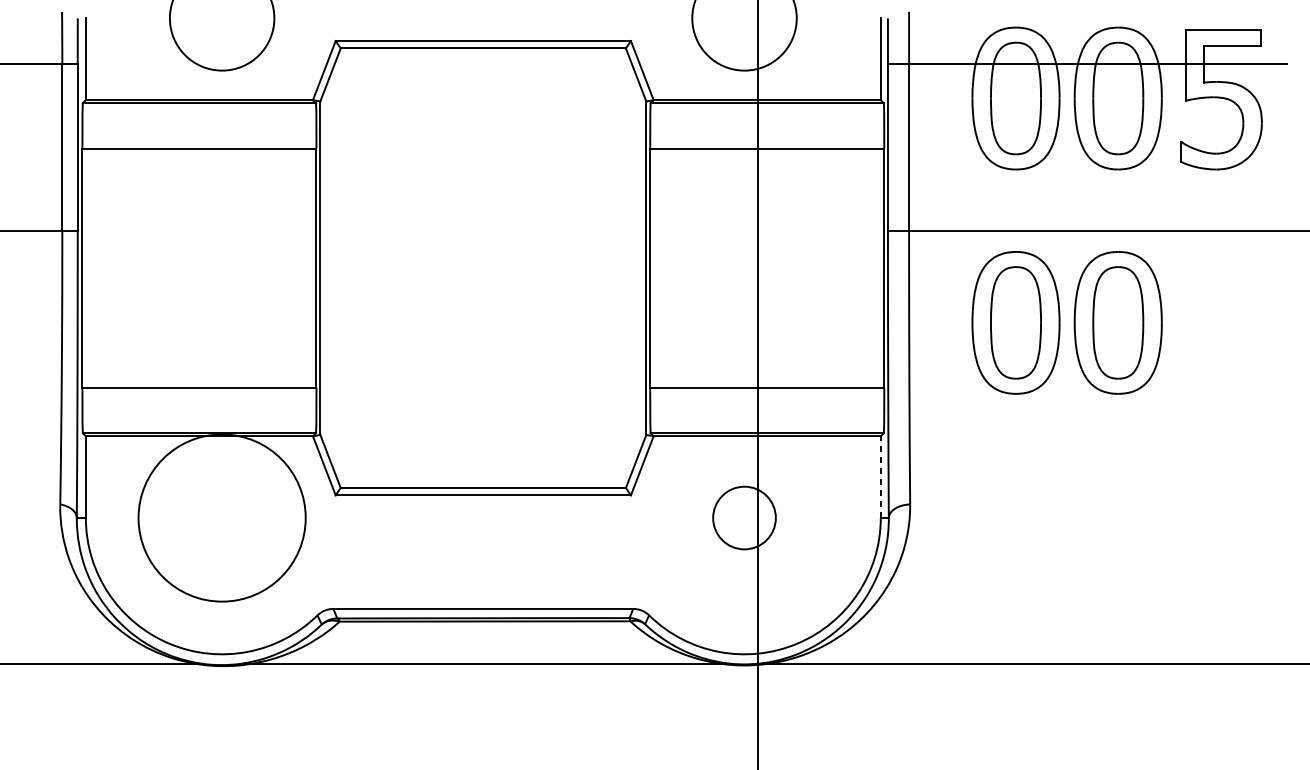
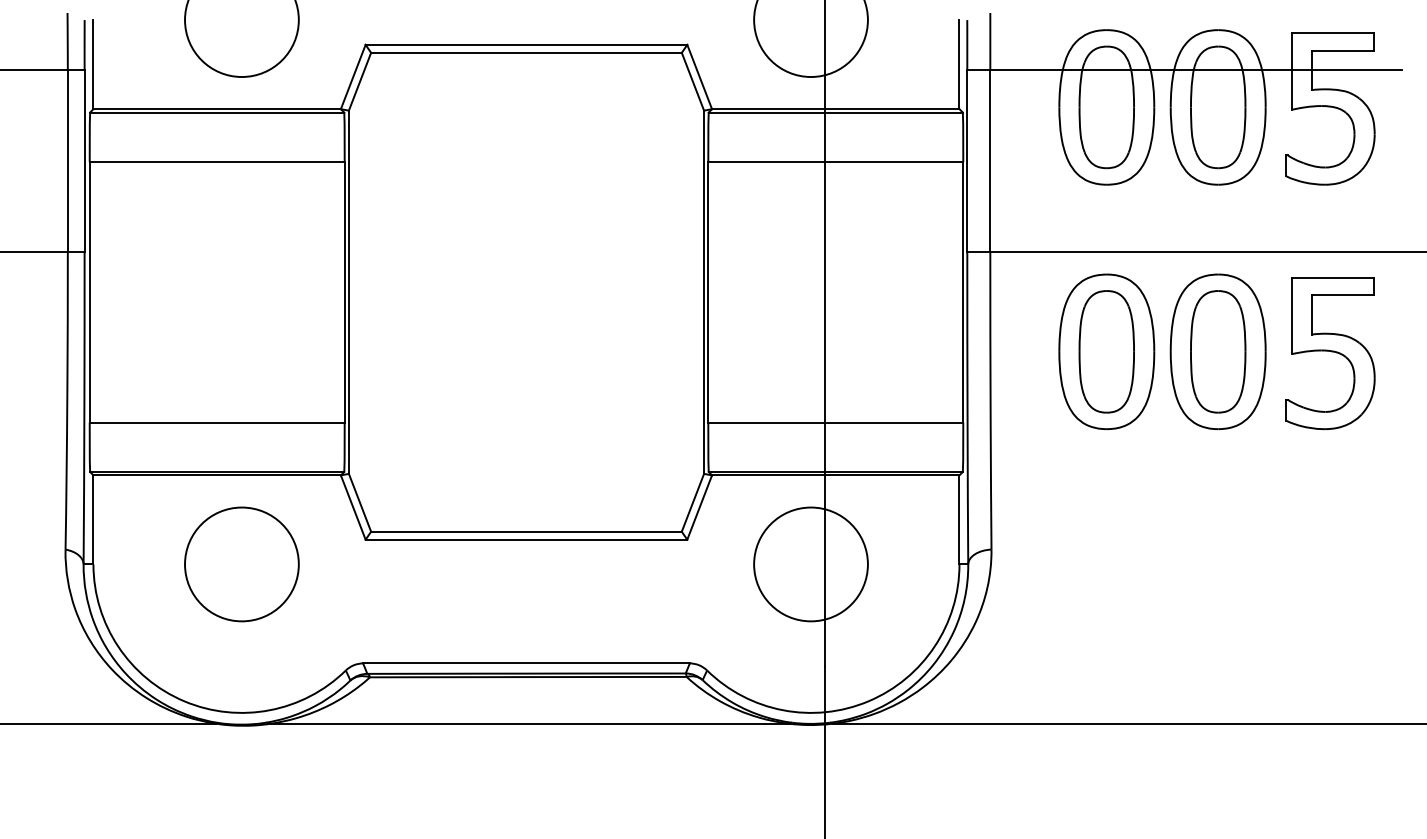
part: (1221, 324) -> (1330, 353), added
line: (880, 476) -> (959, 519), dashed -> solid
circle: (221, 518) -> (241, 564), size x0.62
circle: (744, 518) -> (810, 564), size x1.67

